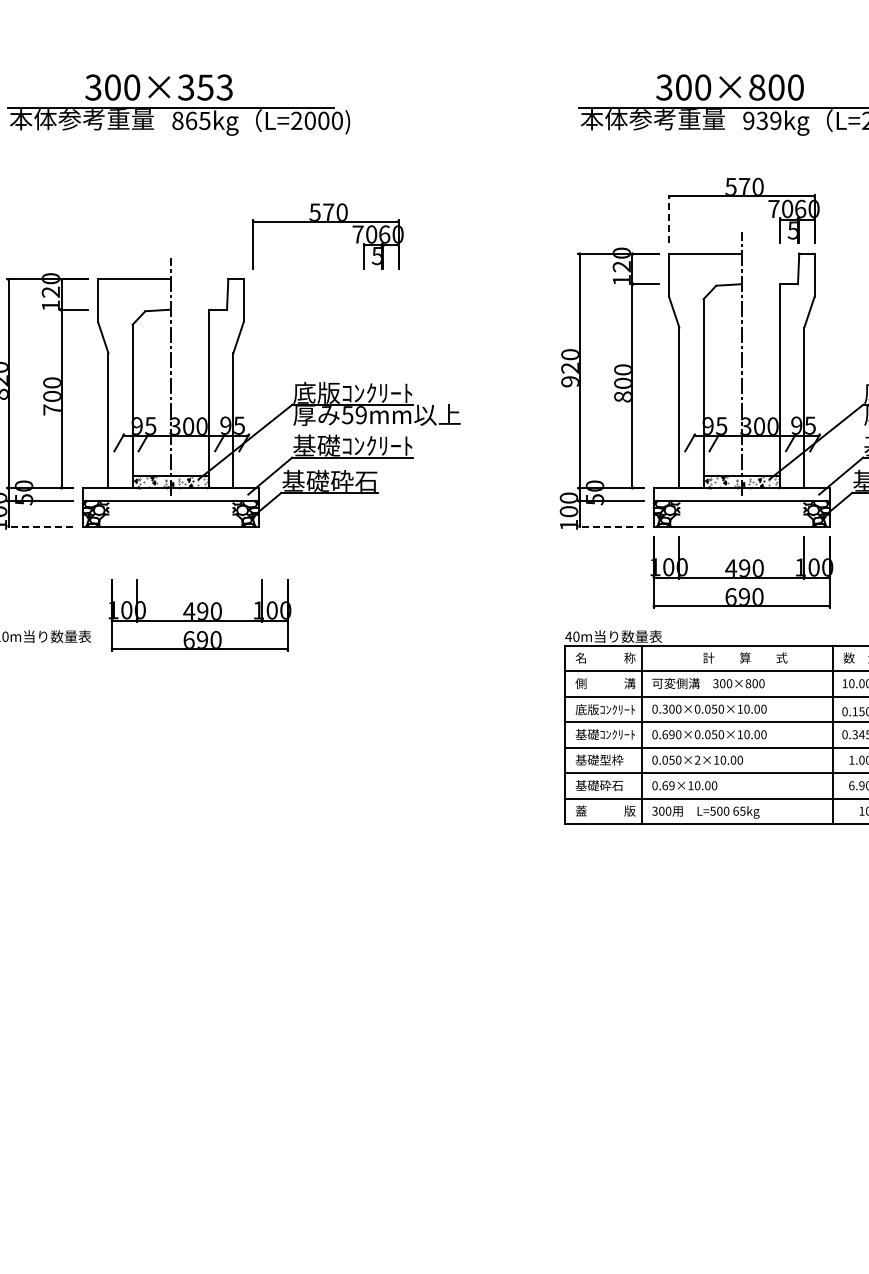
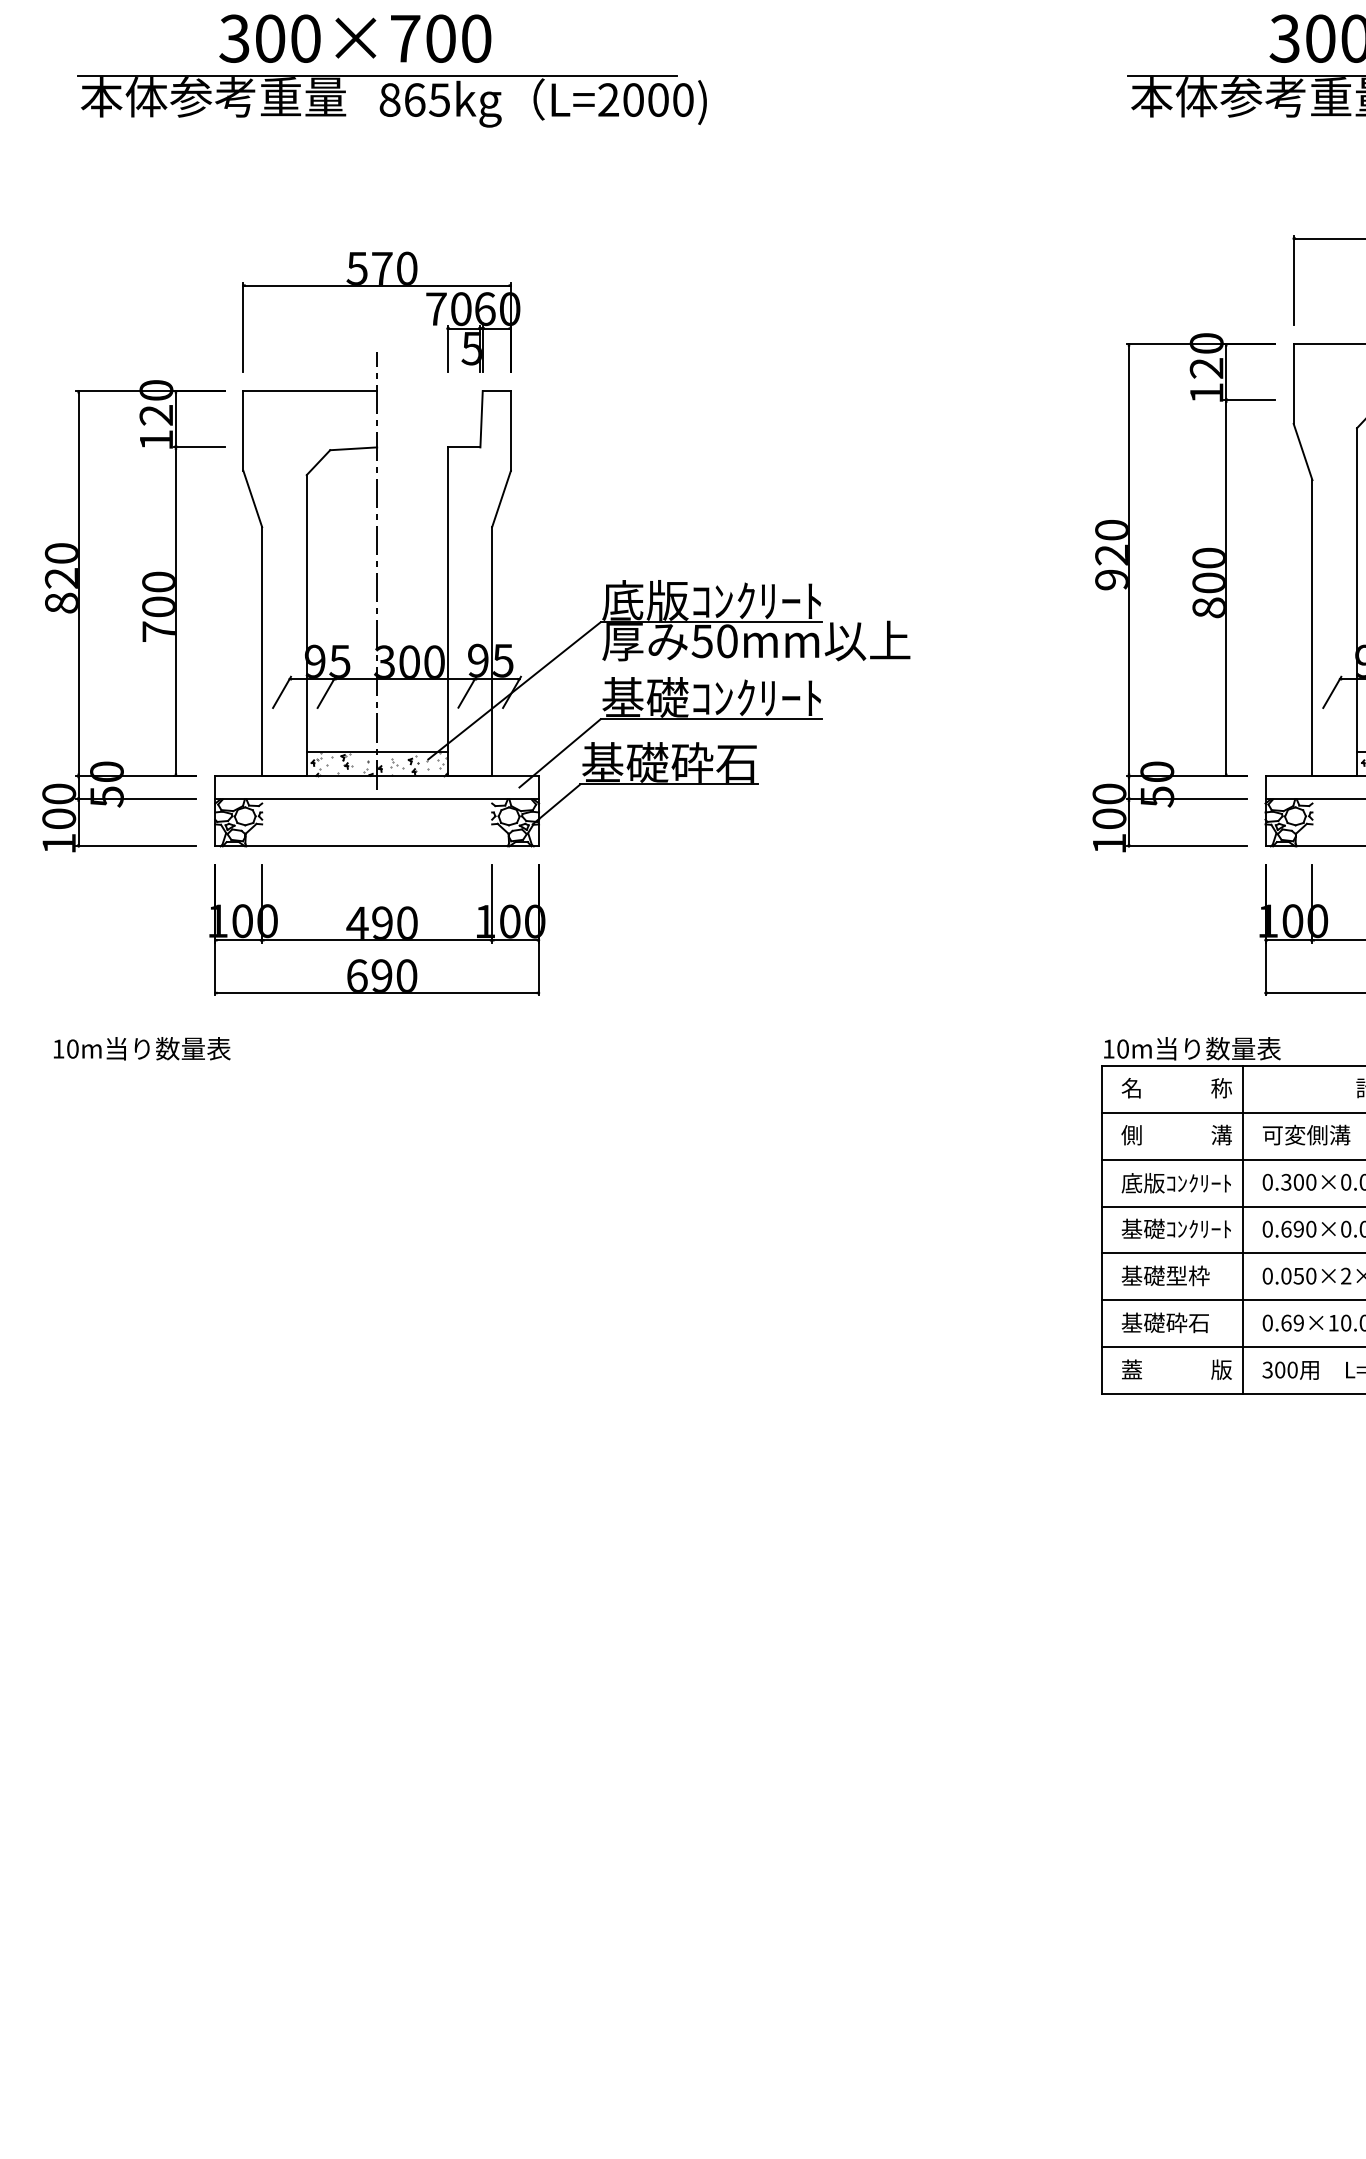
text: (205, 87) -> (440, 38), 300×353 -> 300×700
line: (669, 218) -> (1294, 279), dashed -> solid
part: (327, 222) -> (380, 286), moved
text: (360, 415) -> (725, 642), 59mm -> 50mm
line: (40, 526) -> (137, 846), dashed -> solid
line: (610, 526) -> (1185, 846), dashed -> solid
part: (199, 615) -> (376, 930), moved
text: (568, 636) -> (1108, 1048), 40m -> 10m

